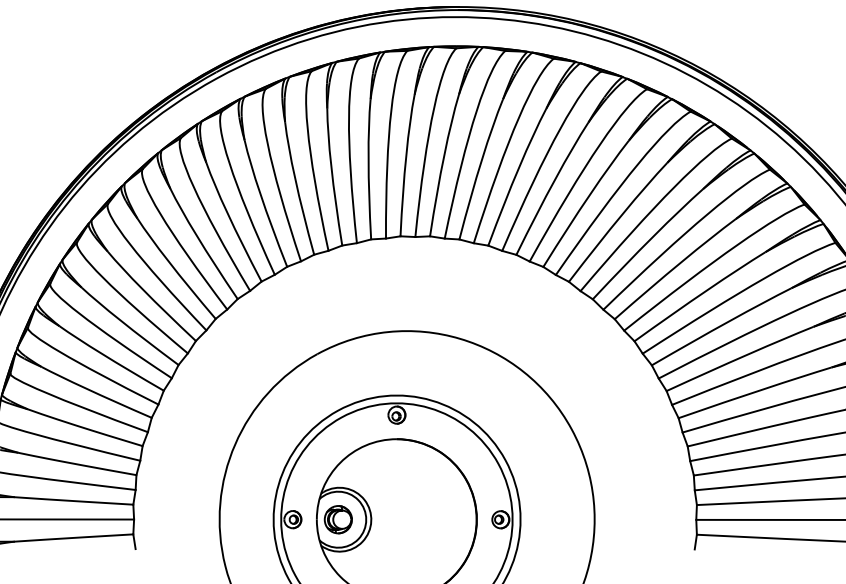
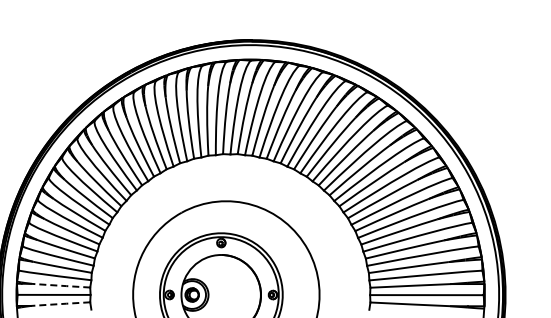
line: (71, 500) -> (59, 285), solid -> dashed
line: (71, 538) -> (59, 304), solid -> dashed

